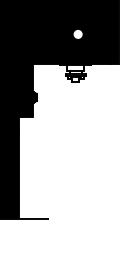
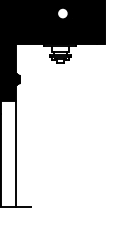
line: (32, 167) -> (15, 153), added

